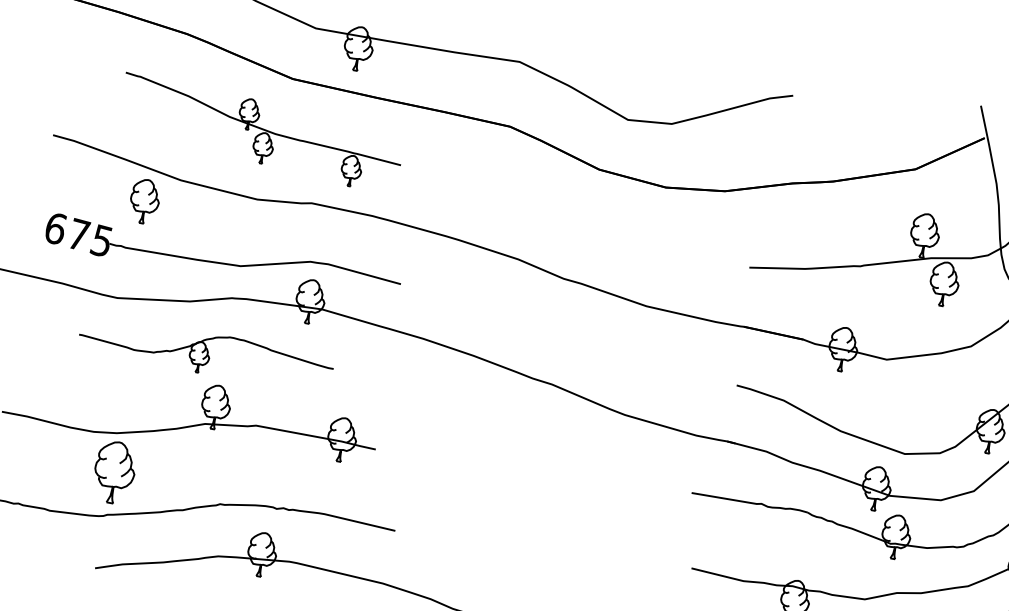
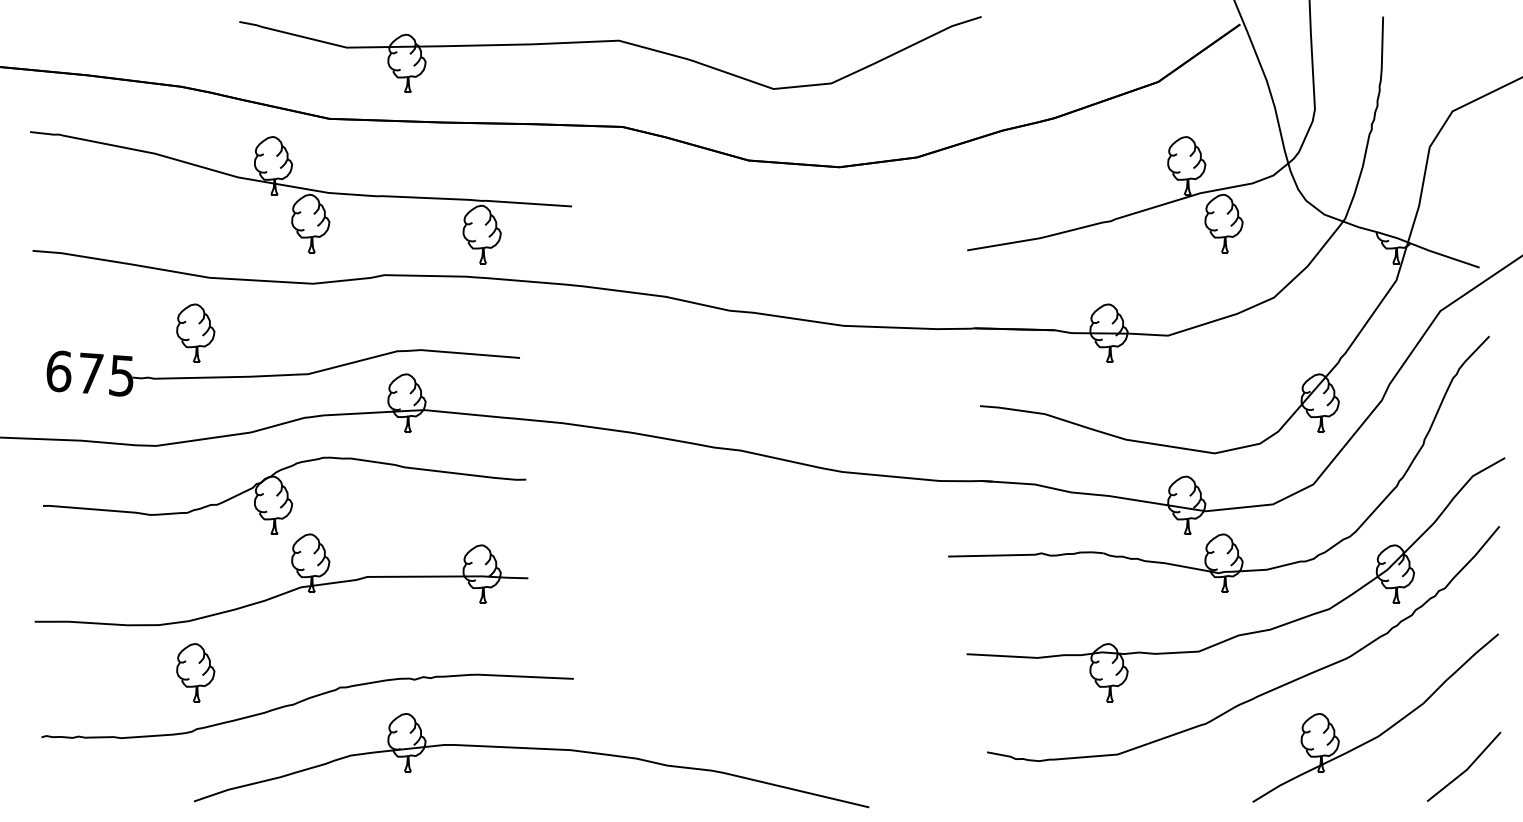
part: (260, 133) -> (300, 197), size x1.43
part: (144, 201) -> (195, 332), moved
part: (205, 353) -> (284, 495), size x1.43
part: (114, 472) -> (195, 672), size x0.71

